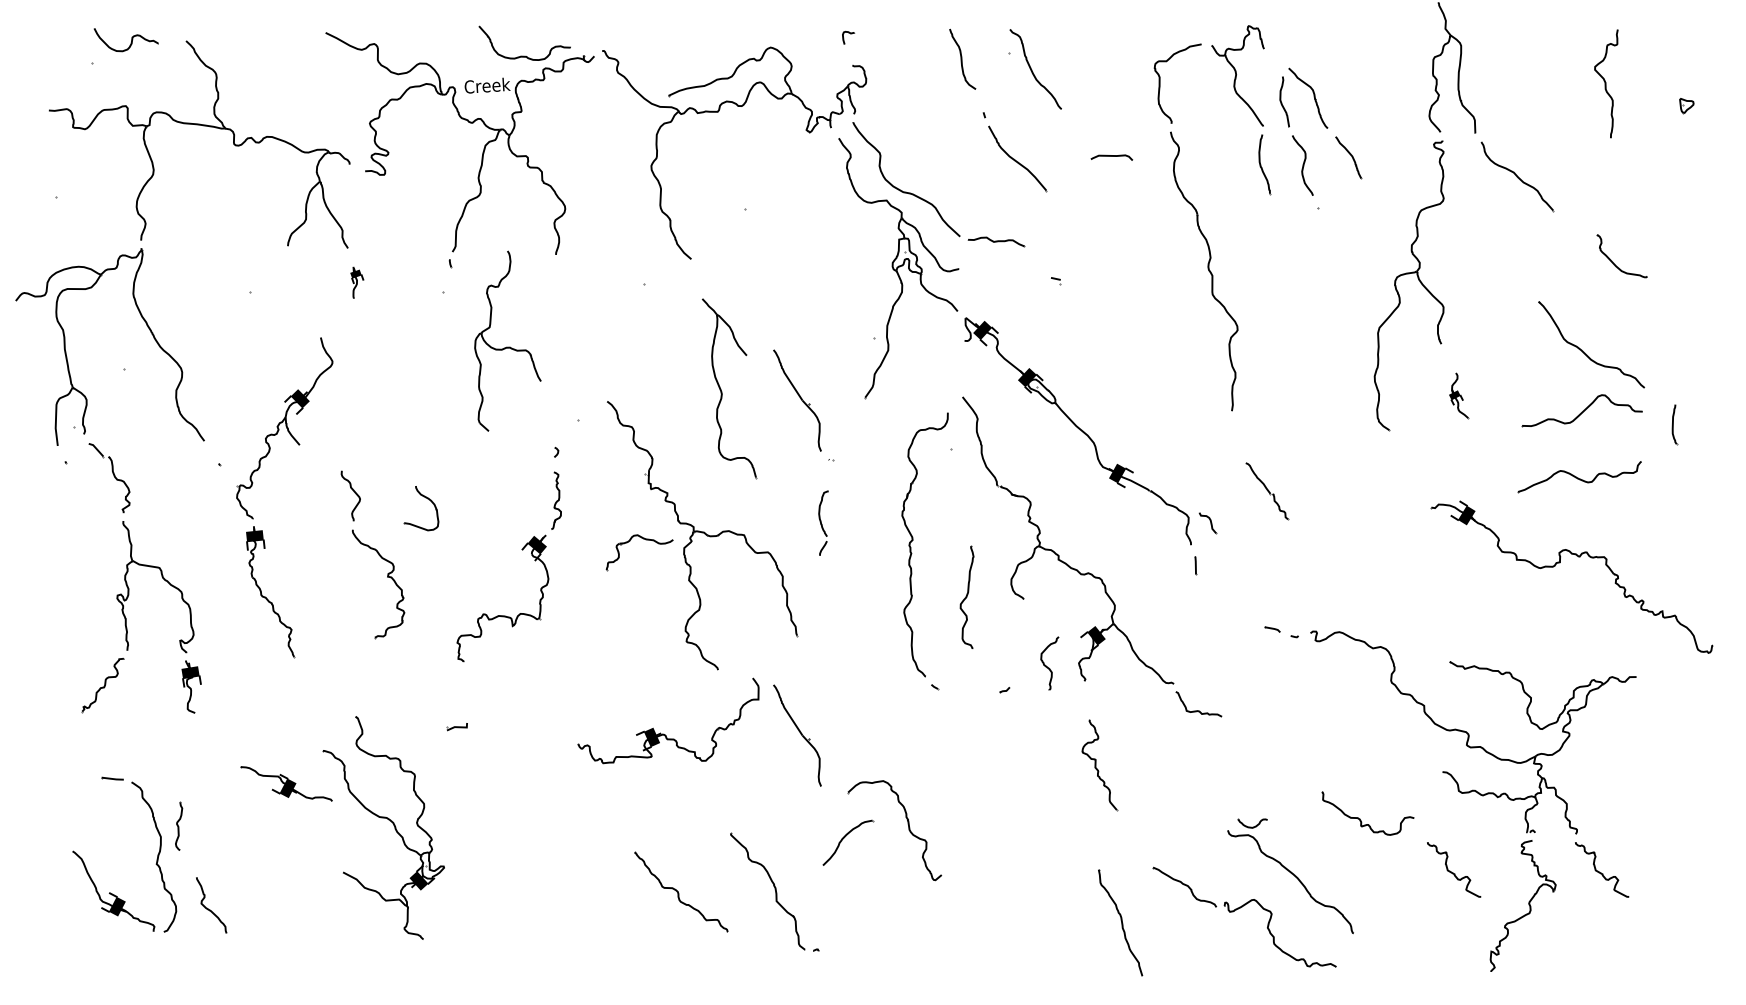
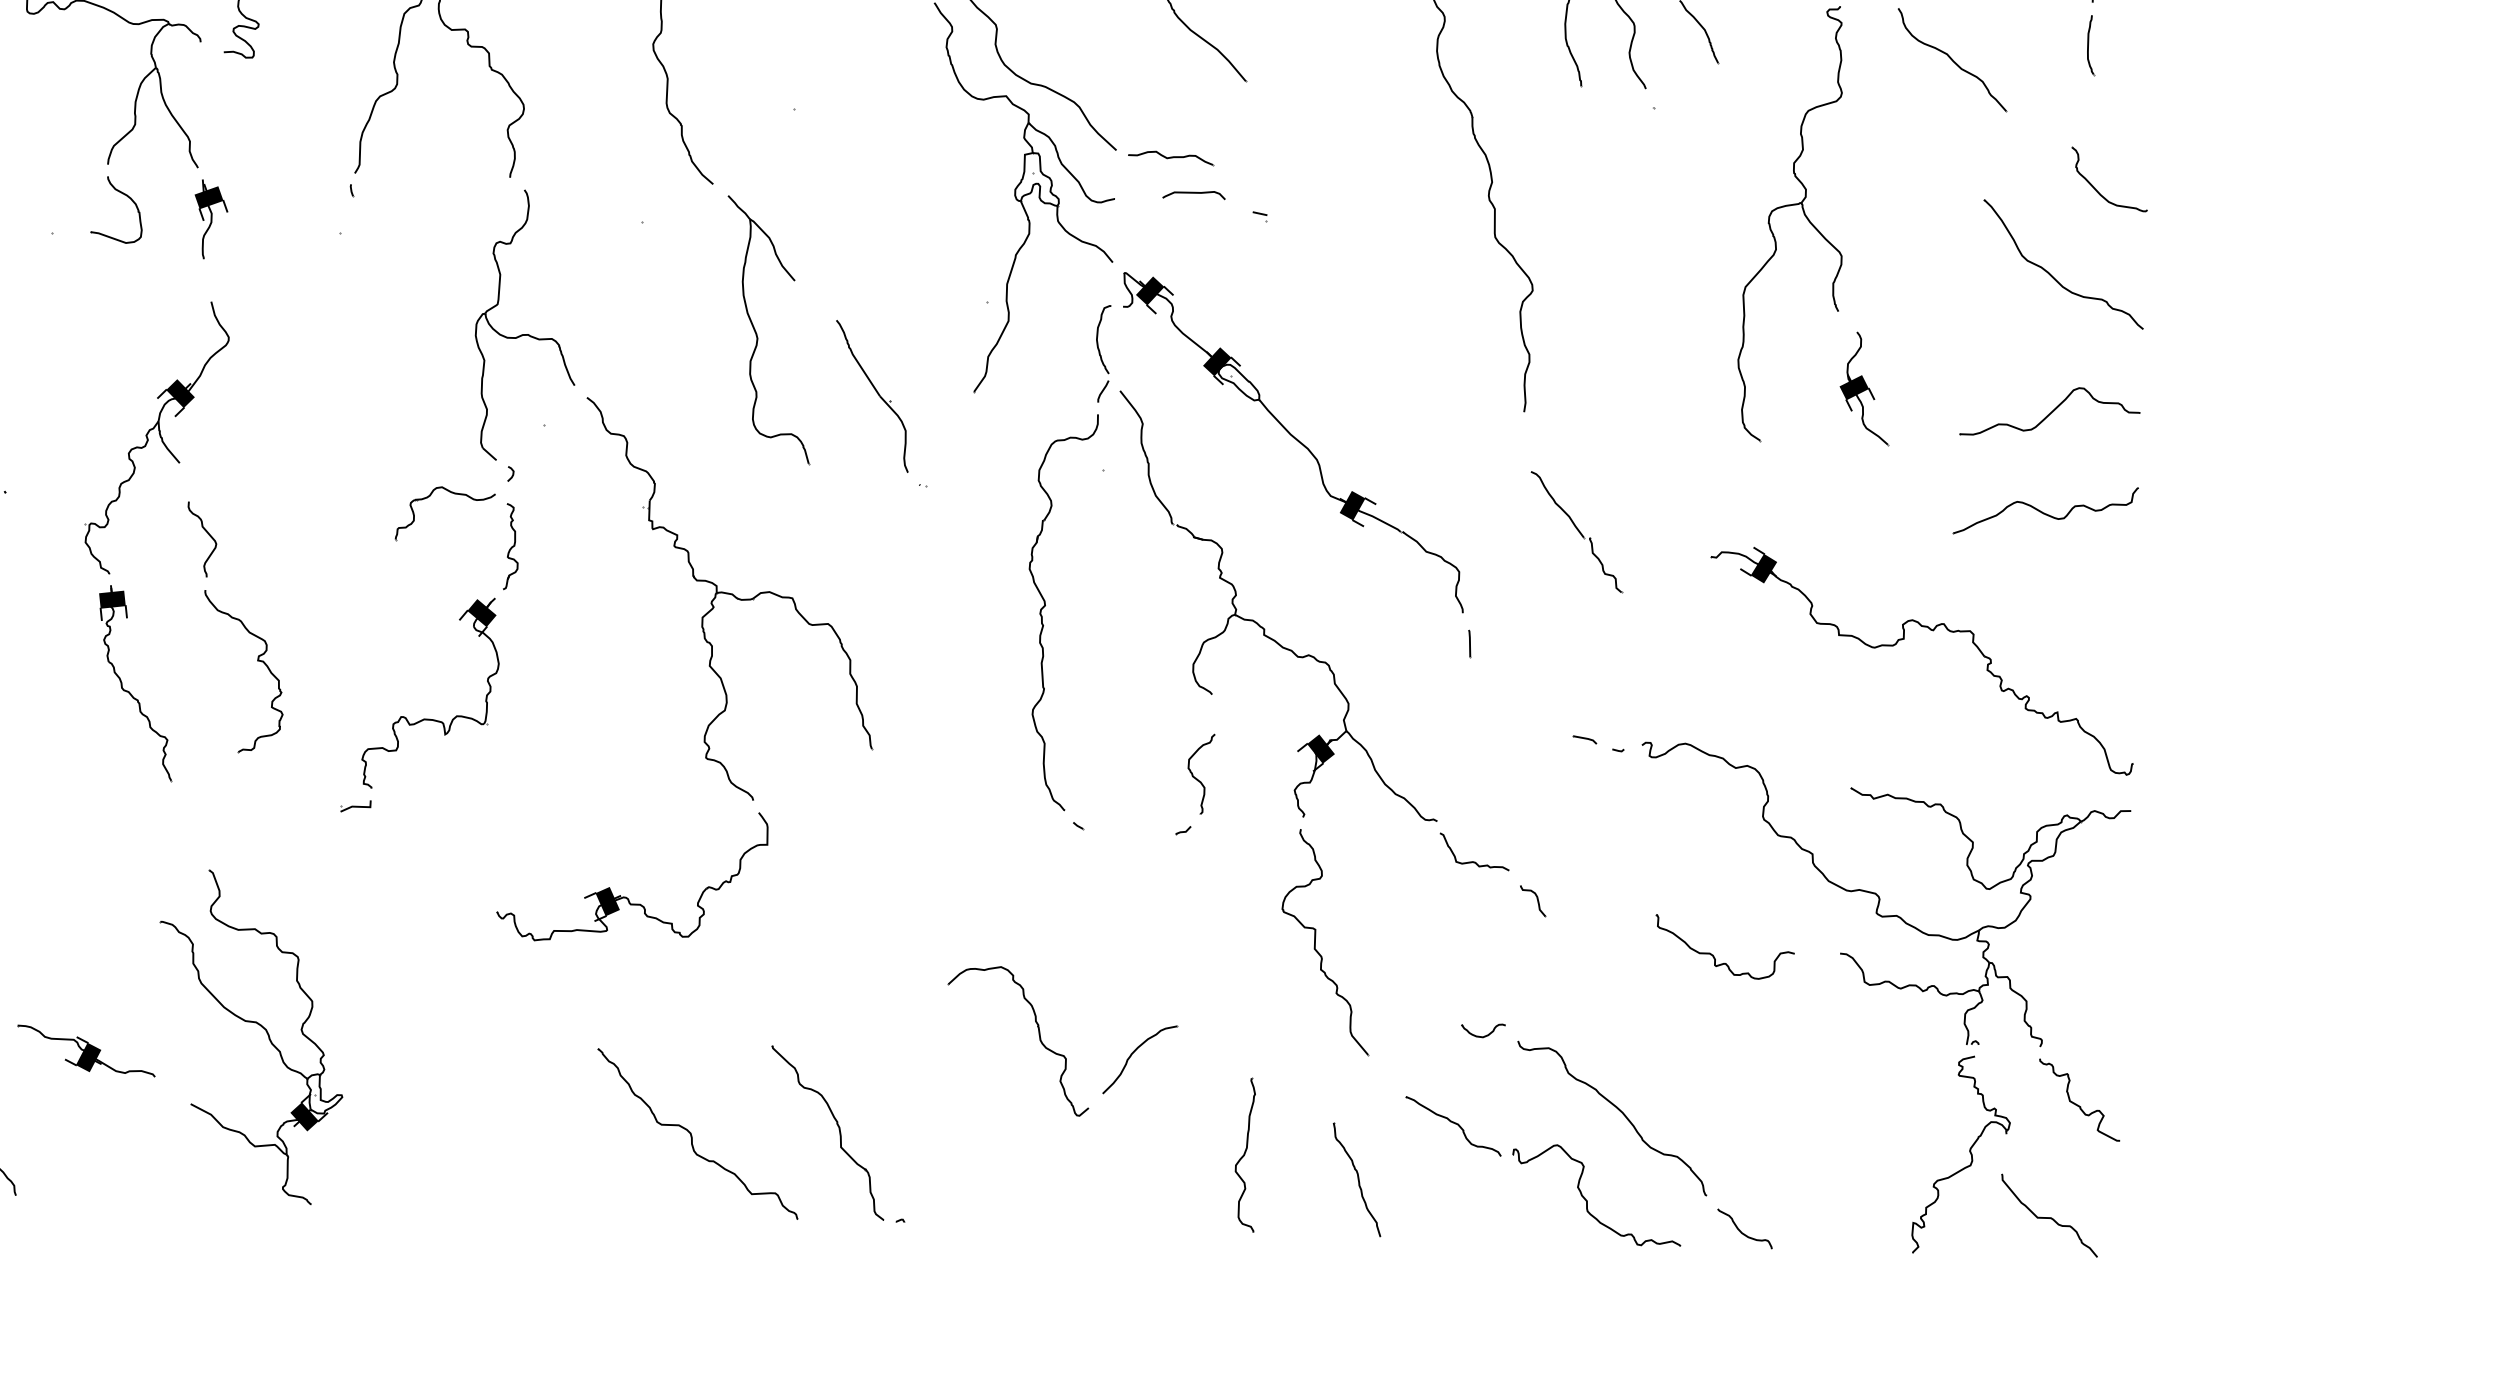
curve: (1111, 156) -> (1193, 193), moved
part: (356, 282) -> (210, 219), size x1.67
part: (507, 340) -> (524, 324), moved
part: (1585, 352) -> (2054, 276), moved
part: (722, 391) -> (758, 334), moved
part: (1458, 395) -> (1864, 388), size x1.67
part: (1674, 424) -> (2090, 45), moved
part: (252, 486) -> (108, 525), moved
part: (1267, 491) -> (1577, 532), size x1.43
part: (425, 498) -> (122, 195), moved
part: (823, 522) -> (1103, 352), moved
part: (1207, 523) -> (1532, 901), moved
part: (645, 540) -> (453, 495), moved
part: (1560, 563) -> (1904, 640), moved
part: (966, 596) -> (1244, 1153), moved
curve: (1046, 665) -> (1196, 777), moved
part: (456, 727) -> (354, 807), moved
part: (663, 733) -> (624, 895), moved
part: (797, 735) -> (872, 898), removed
part: (1099, 765) -> (1325, 943), size x1.67
part: (286, 783) -> (86, 1050), moved
part: (1360, 818) -> (1714, 954), moved
part: (1252, 823) -> (1483, 1030), moved
part: (848, 842) -> (1140, 1059), moved
curve: (1453, 872) -> (1856, 1104), removed
part: (681, 891) -> (698, 1132), size x1.43
part: (1120, 922) -> (1356, 1179), size x0.71
curve: (1581, 947) -> (2048, 1216), added
curve: (1376, 956) -> (1741, 1230), added

